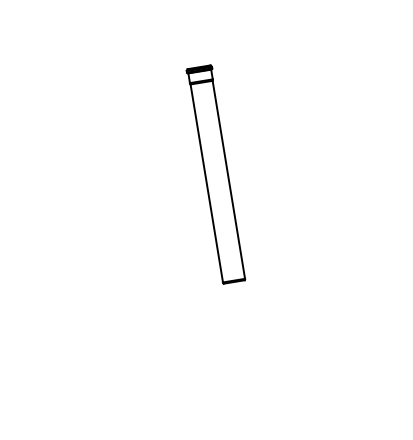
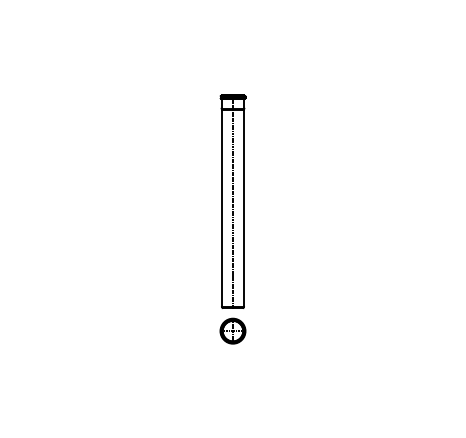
line: (217, 174) -> (233, 201), added
part: (237, 304) -> (232, 330), added

